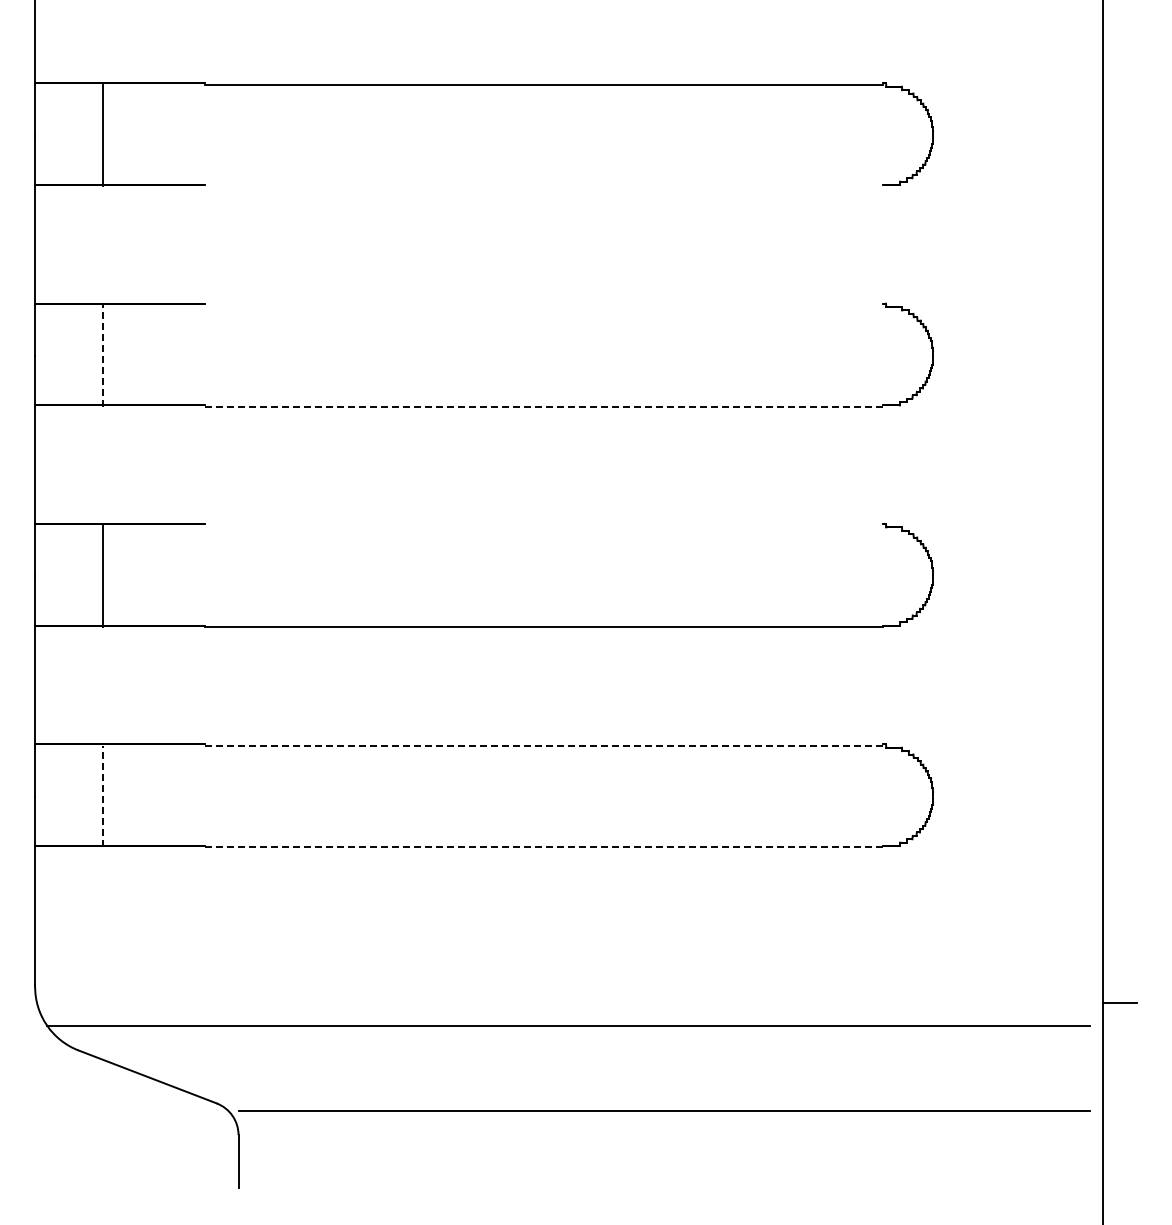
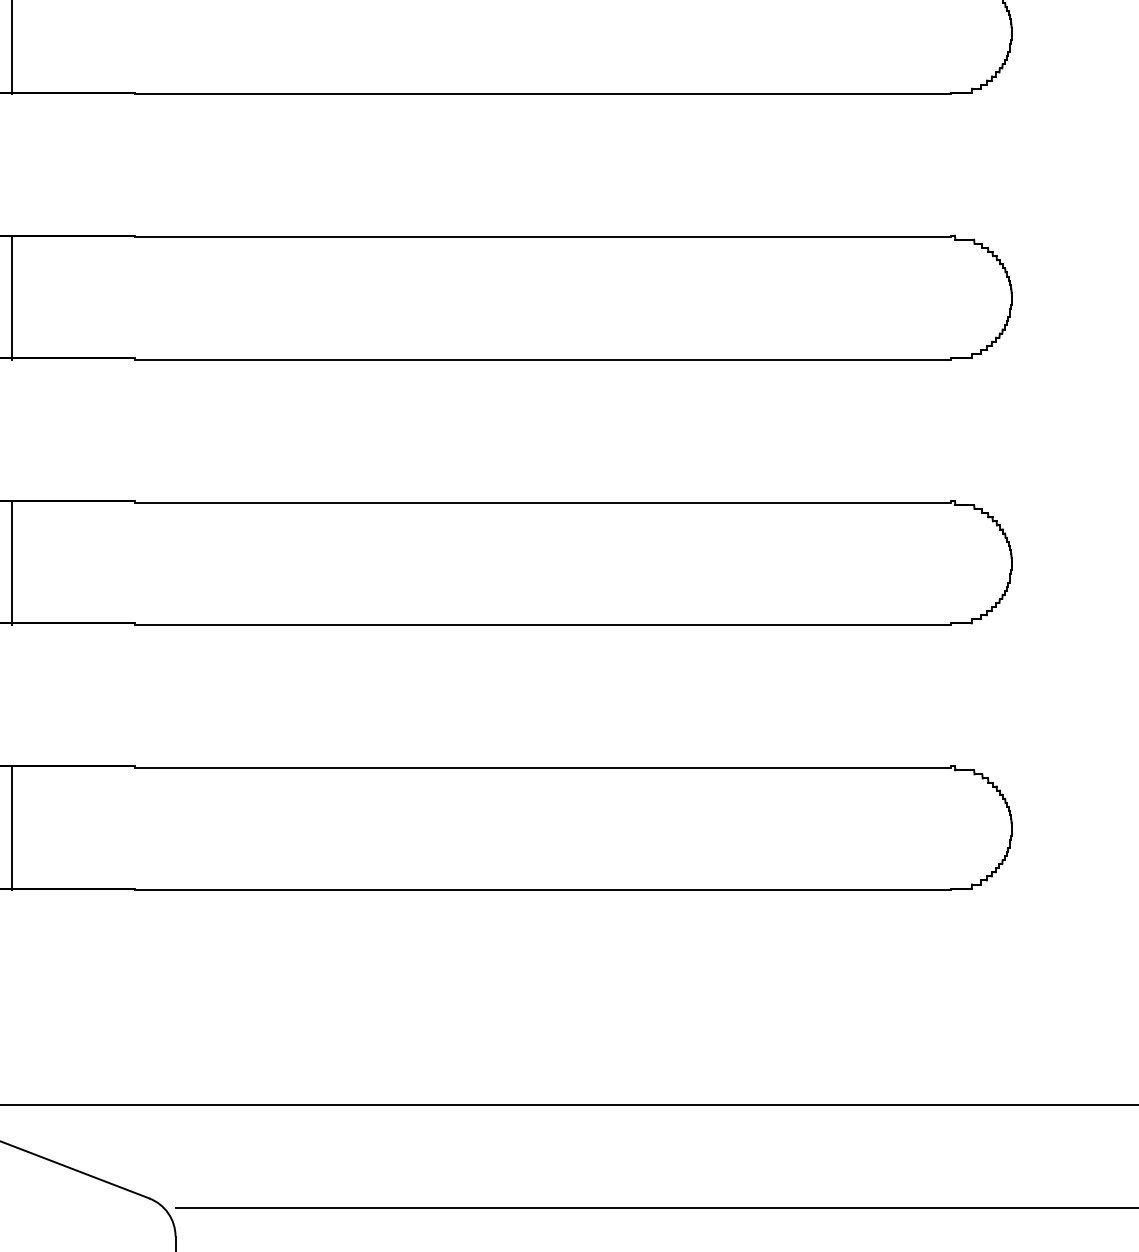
line: (543, 186) -> (542, 94), added
line: (543, 305) -> (542, 237), added
line: (102, 355) -> (11, 298), dashed -> solid
line: (543, 406) -> (542, 359), dashed -> solid
line: (543, 525) -> (542, 502), added
line: (543, 745) -> (542, 767), dashed -> solid
line: (102, 796) -> (11, 828), dashed -> solid
line: (543, 847) -> (542, 890), dashed -> solid

